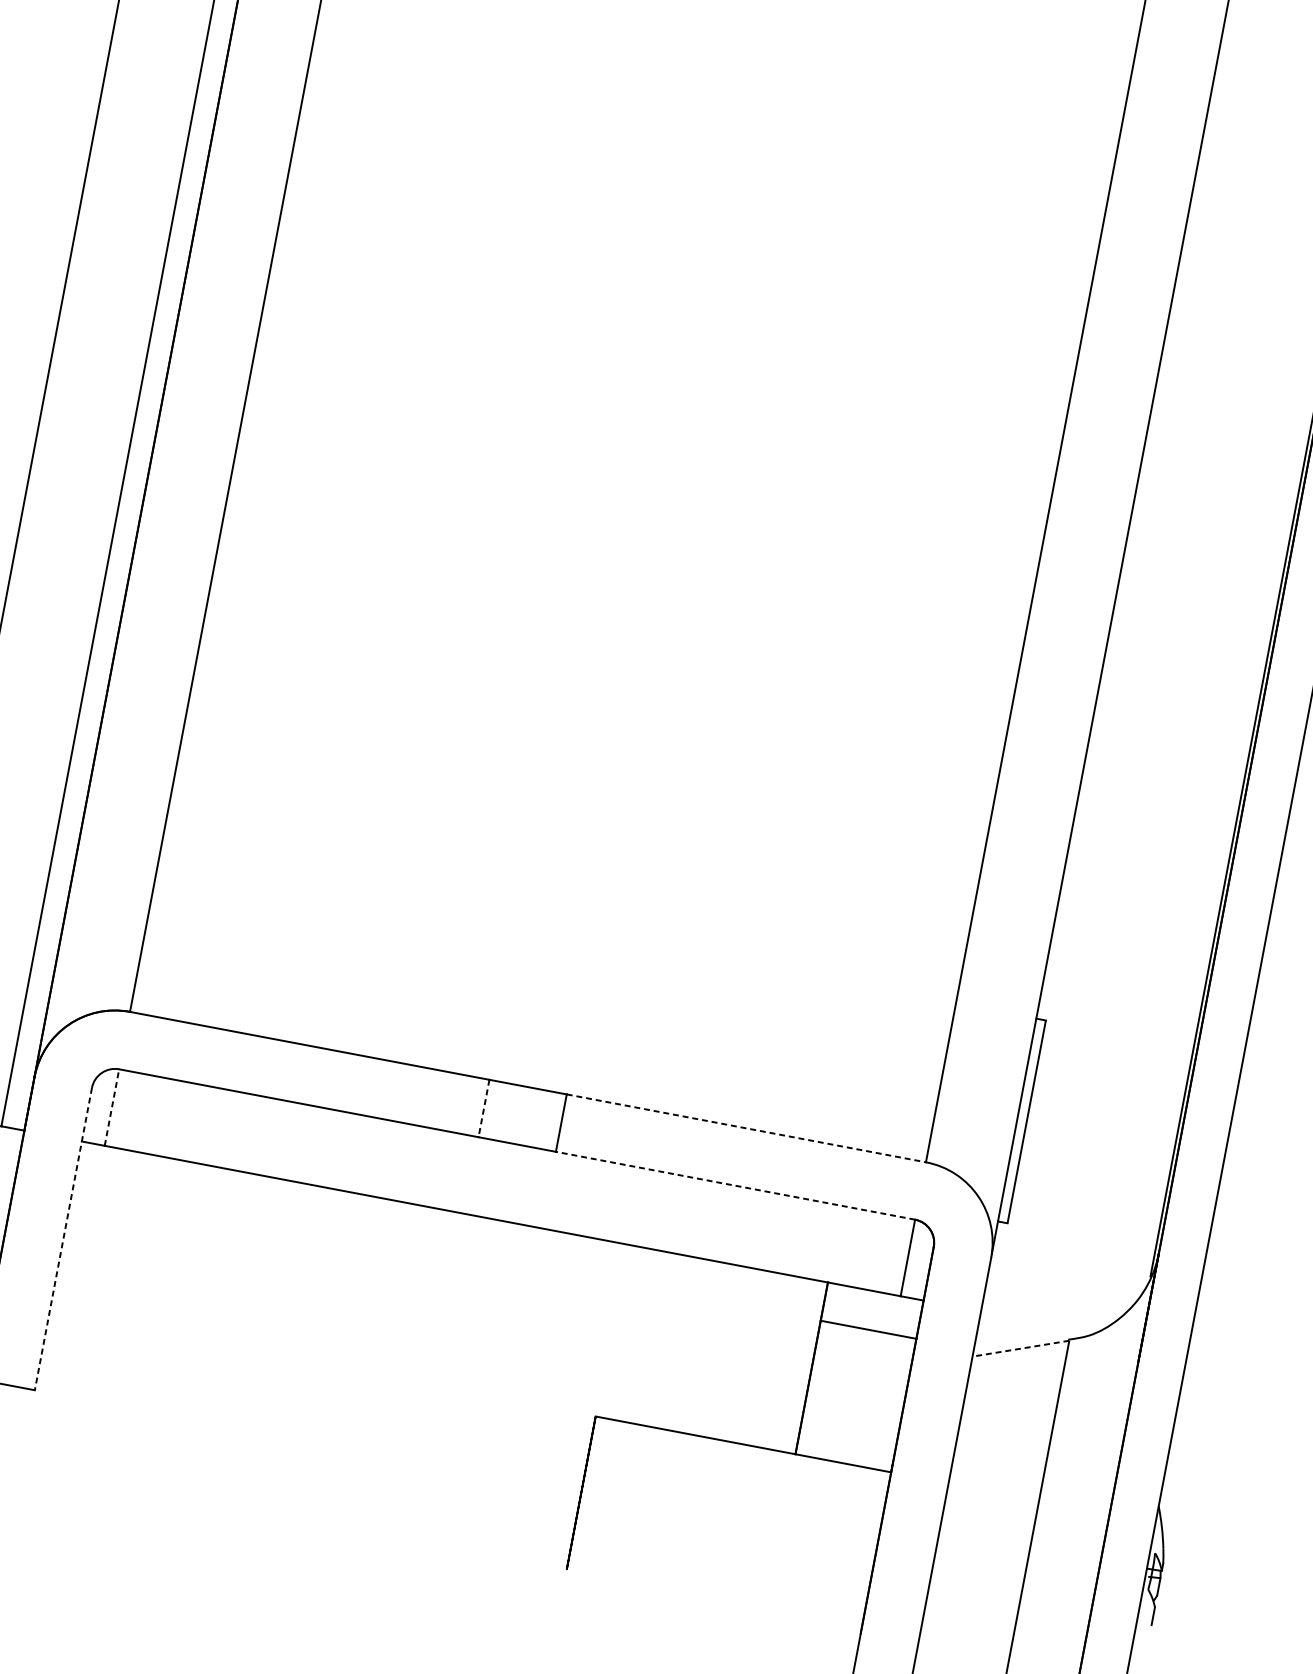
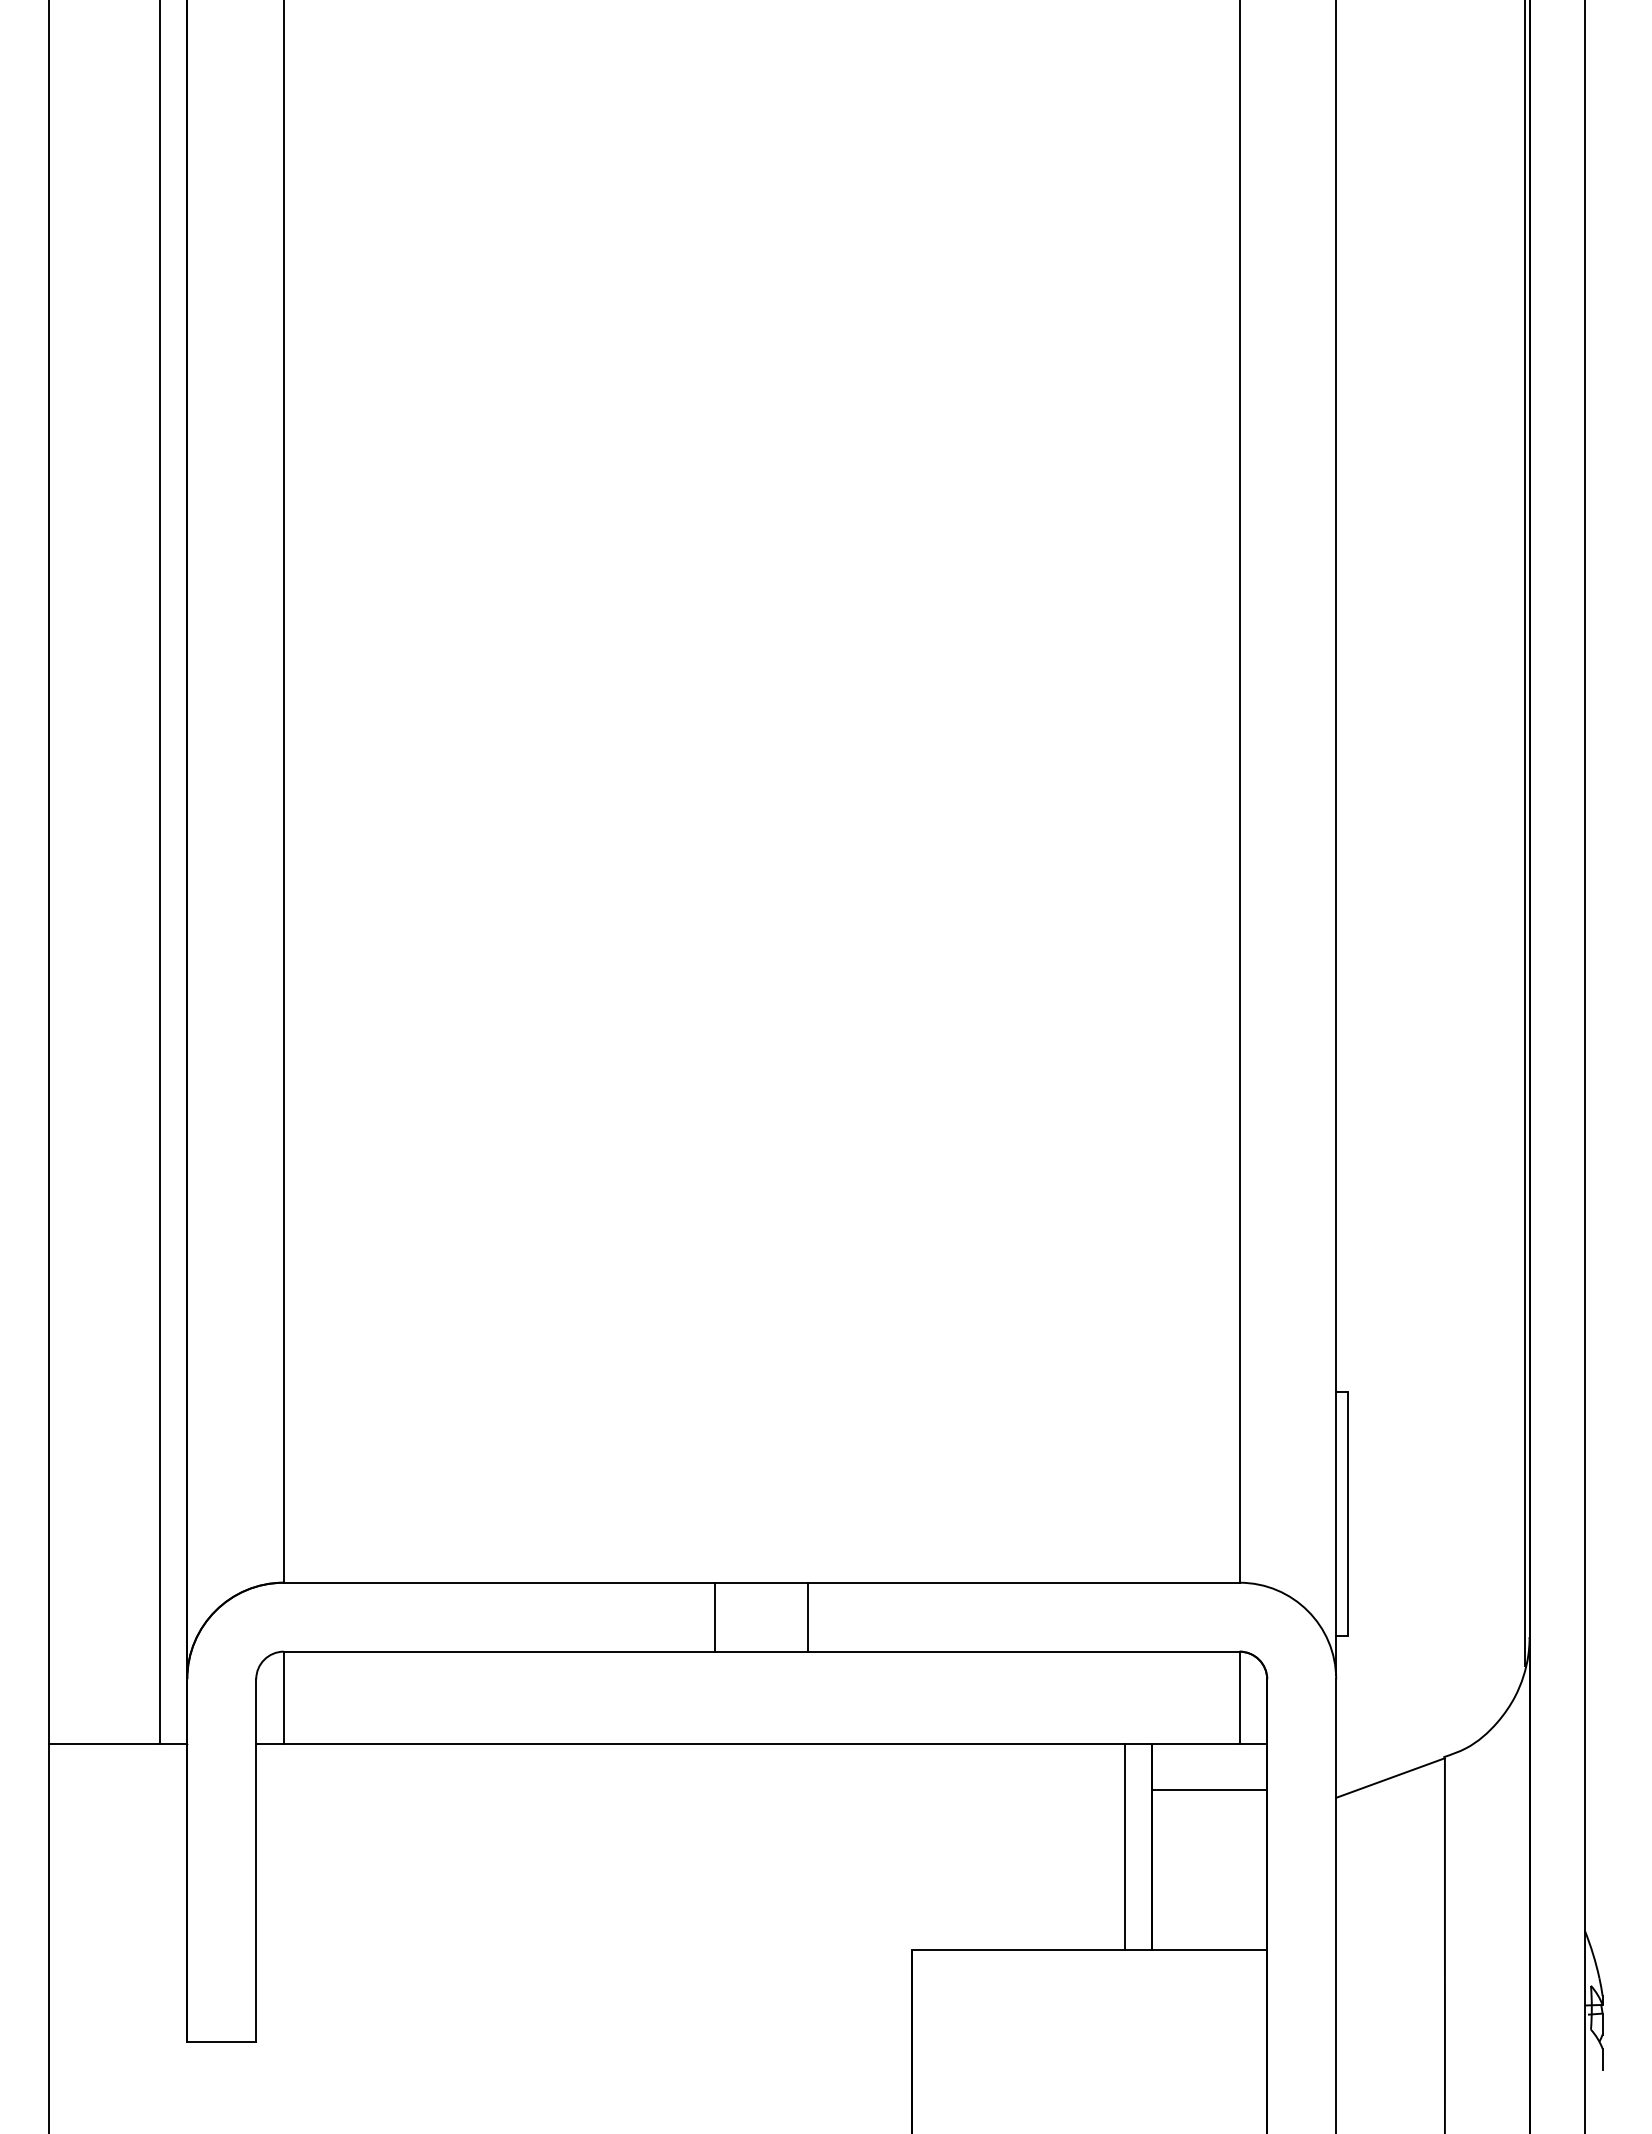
line: (111, 1107) -> (283, 1697), dashed -> solid
line: (484, 1108) -> (715, 1617), dashed -> solid
line: (746, 1128) -> (1023, 1582), dashed -> solid
line: (735, 1185) -> (1023, 1651), dashed -> solid
line: (63, 1238) -> (256, 1860), dashed -> solid
line: (1020, 1349) -> (1390, 1778), dashed -> solid
line: (788, 1363) -> (1124, 1846), added

